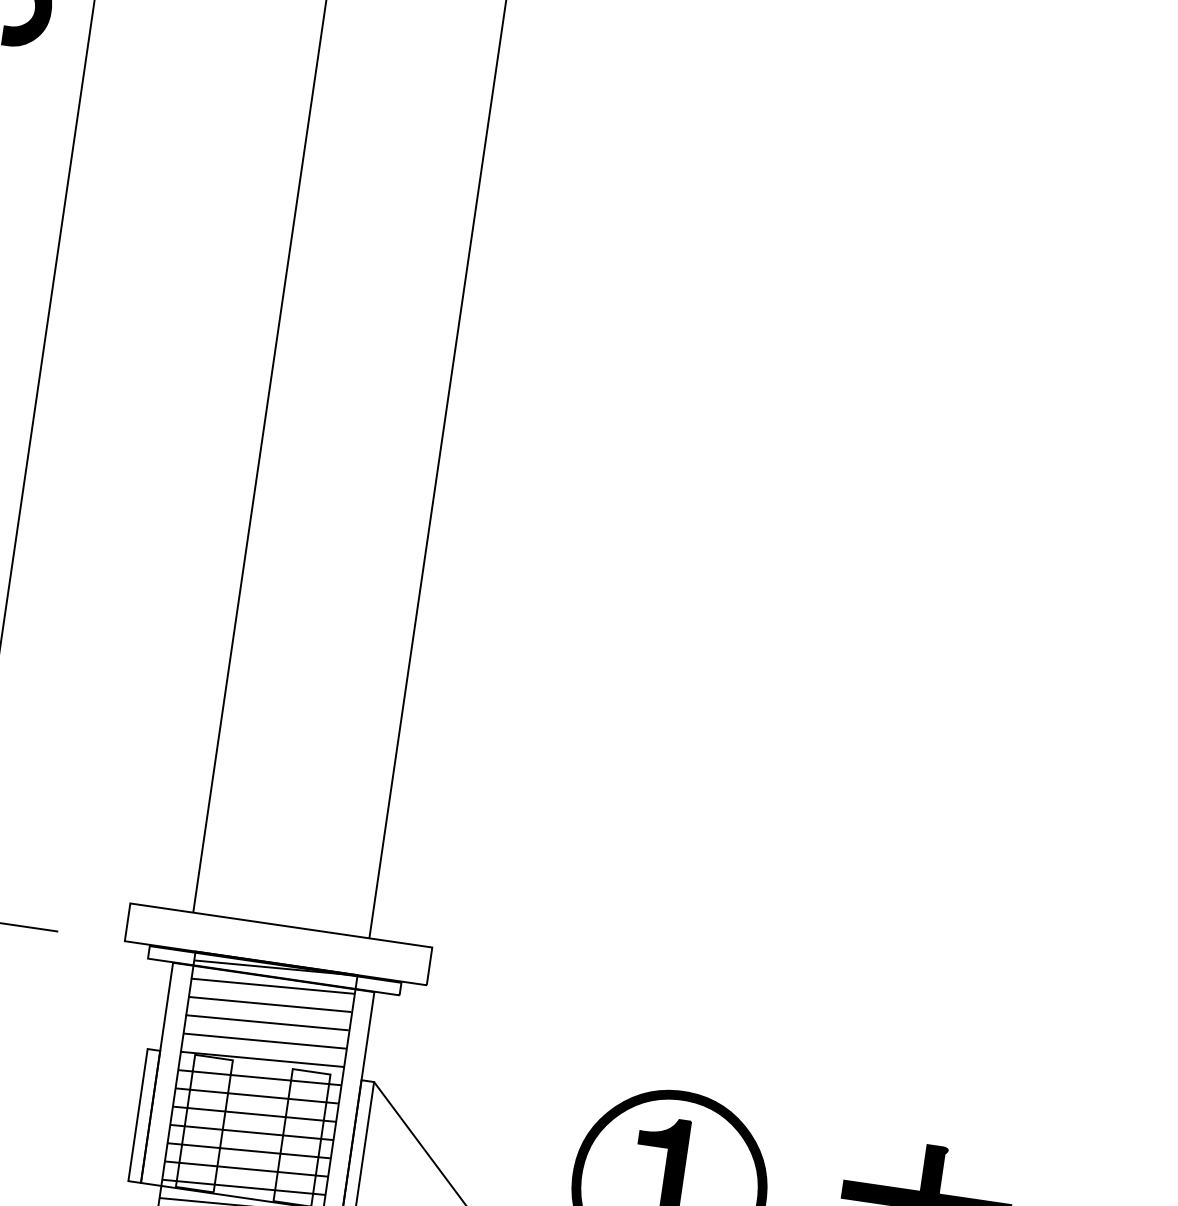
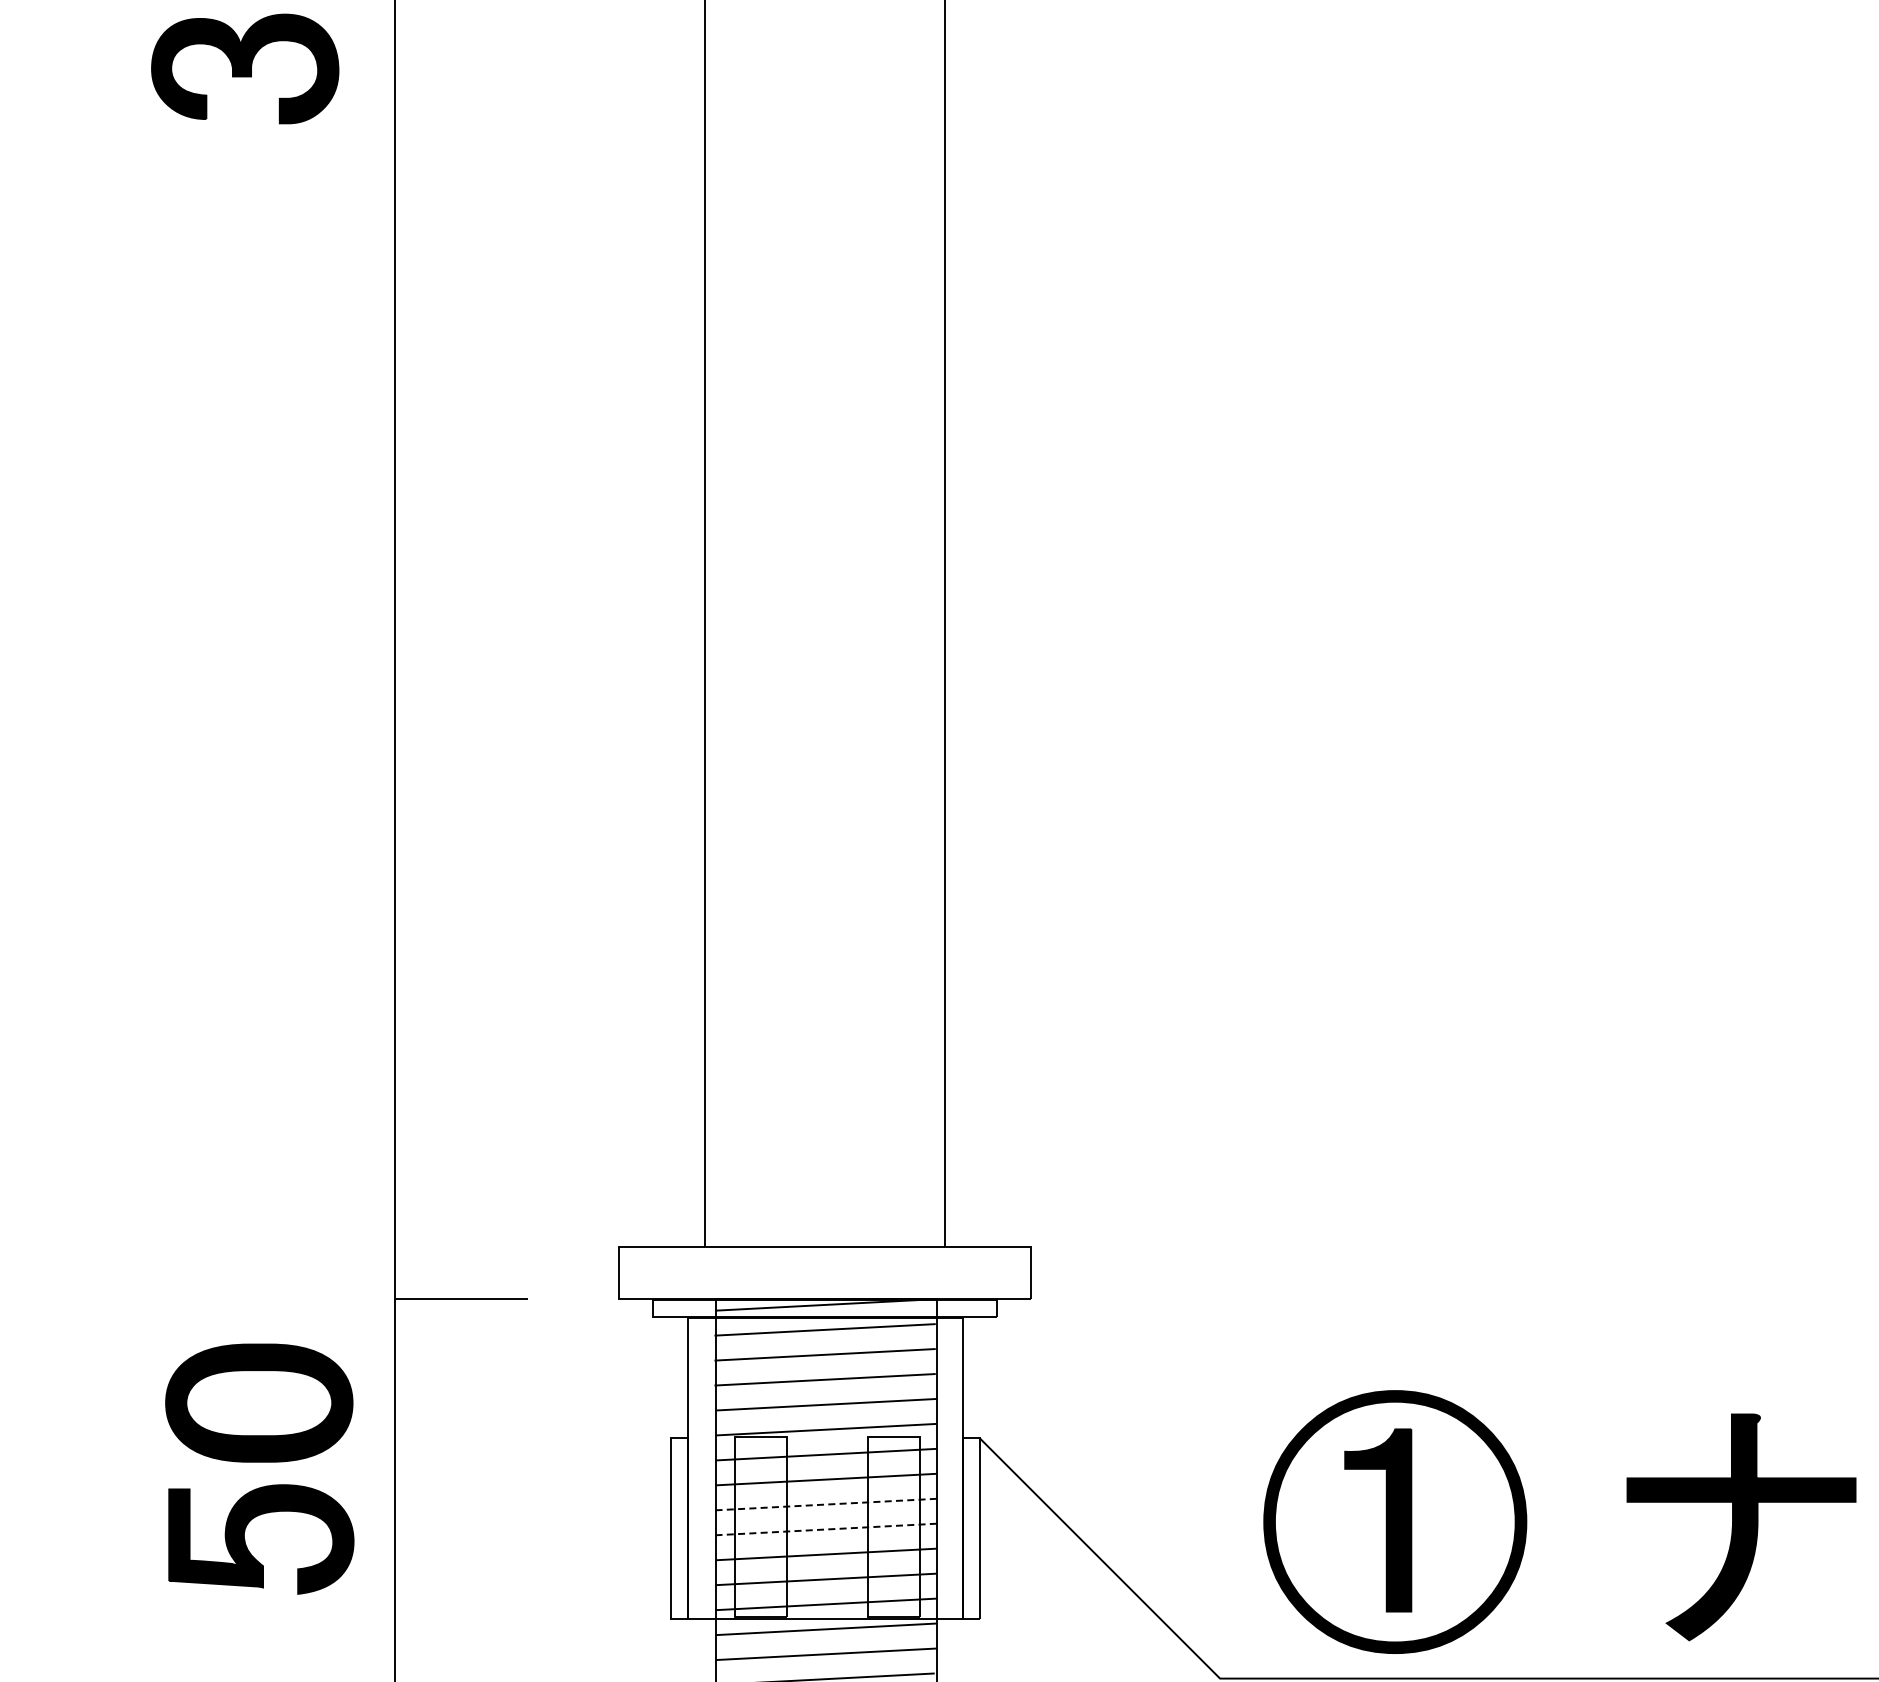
line: (254, 1114) -> (826, 1504), solid -> dashed
line: (252, 1132) -> (826, 1529), solid -> dashed

